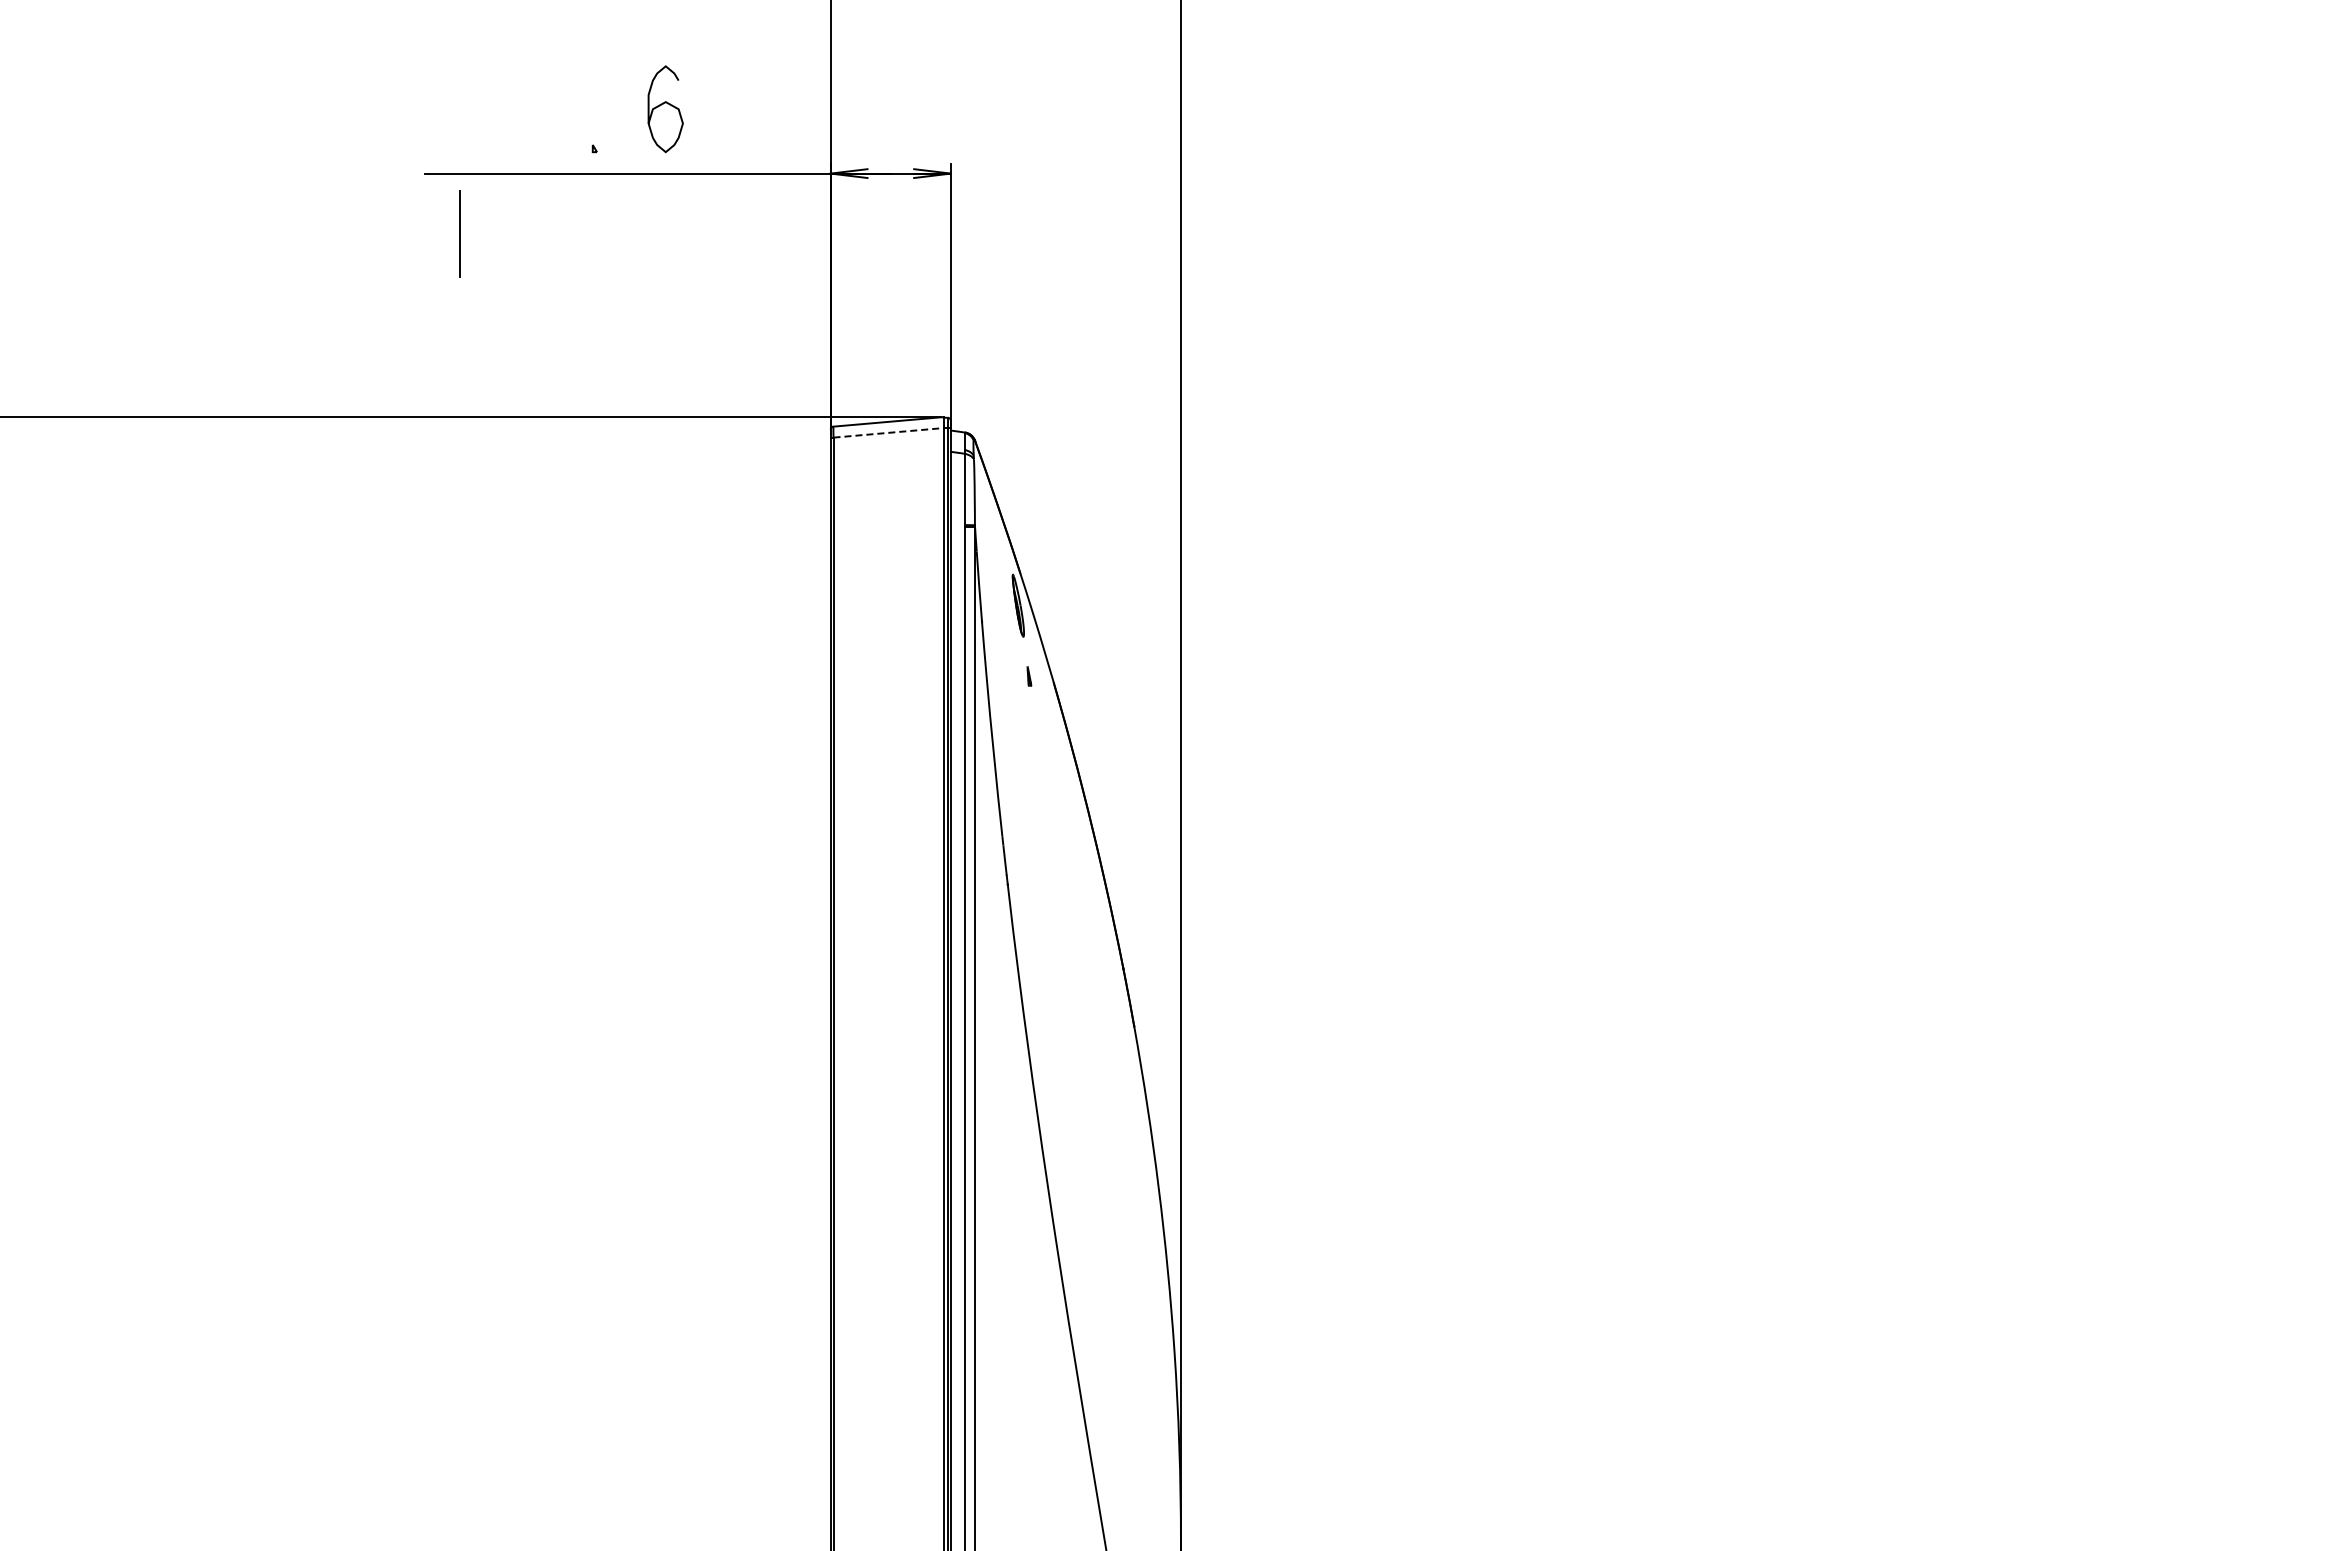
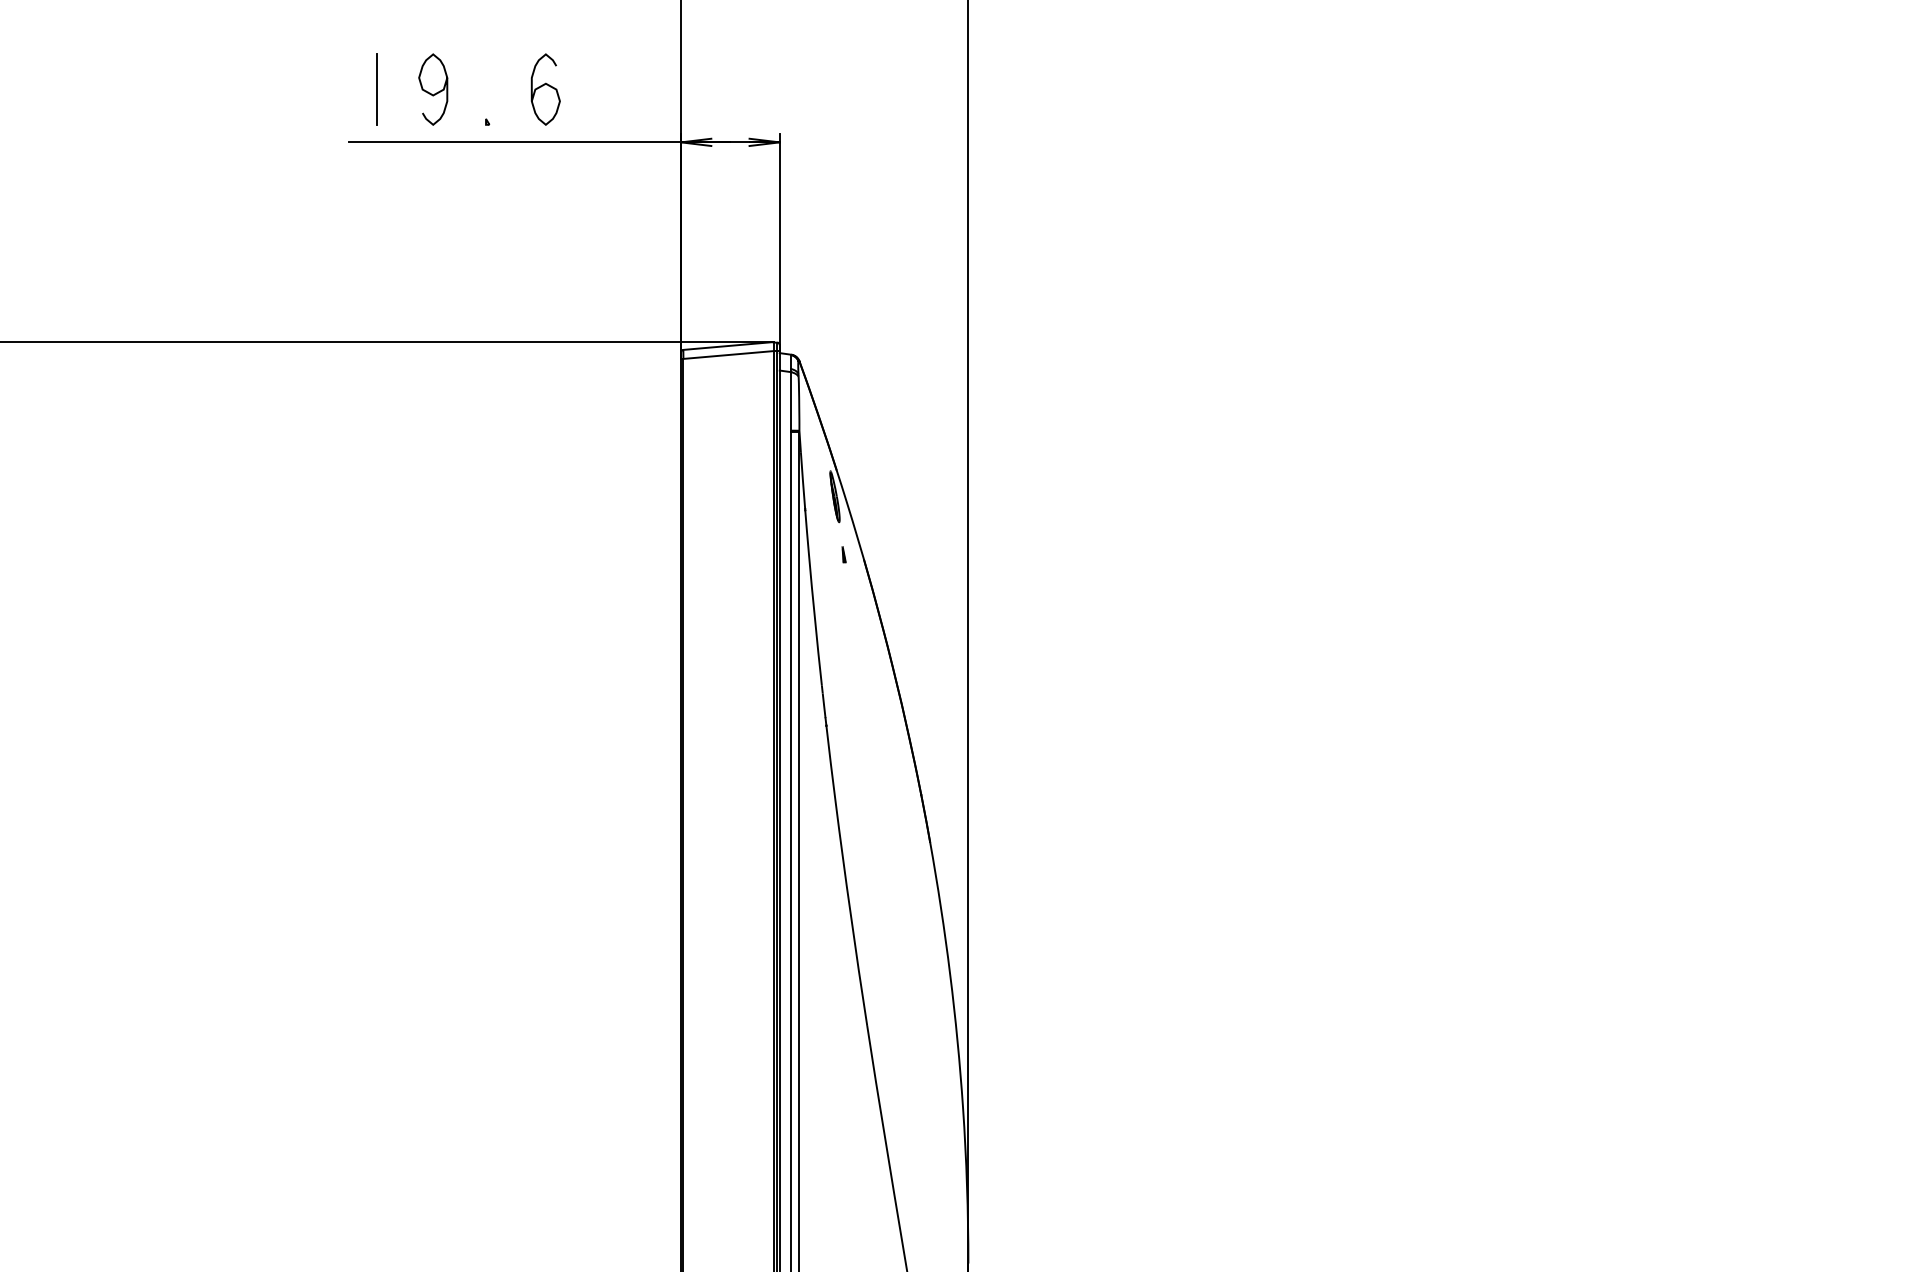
curve: (525, 113) -> (430, 93), added
line: (459, 233) -> (376, 88), moved
line: (889, 432) -> (729, 354), dashed -> solid

